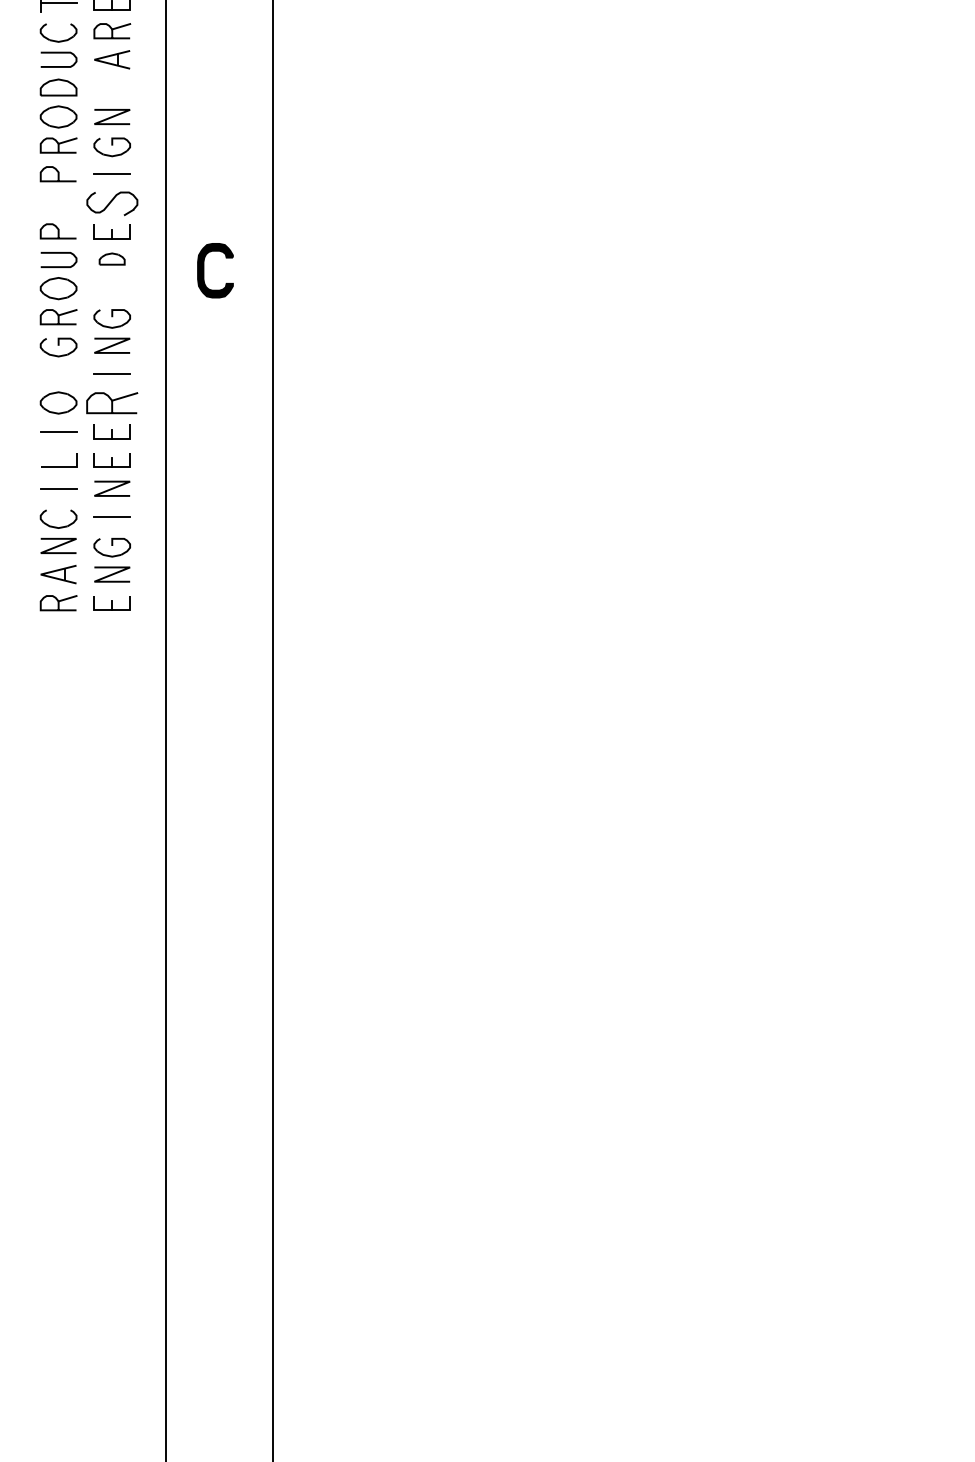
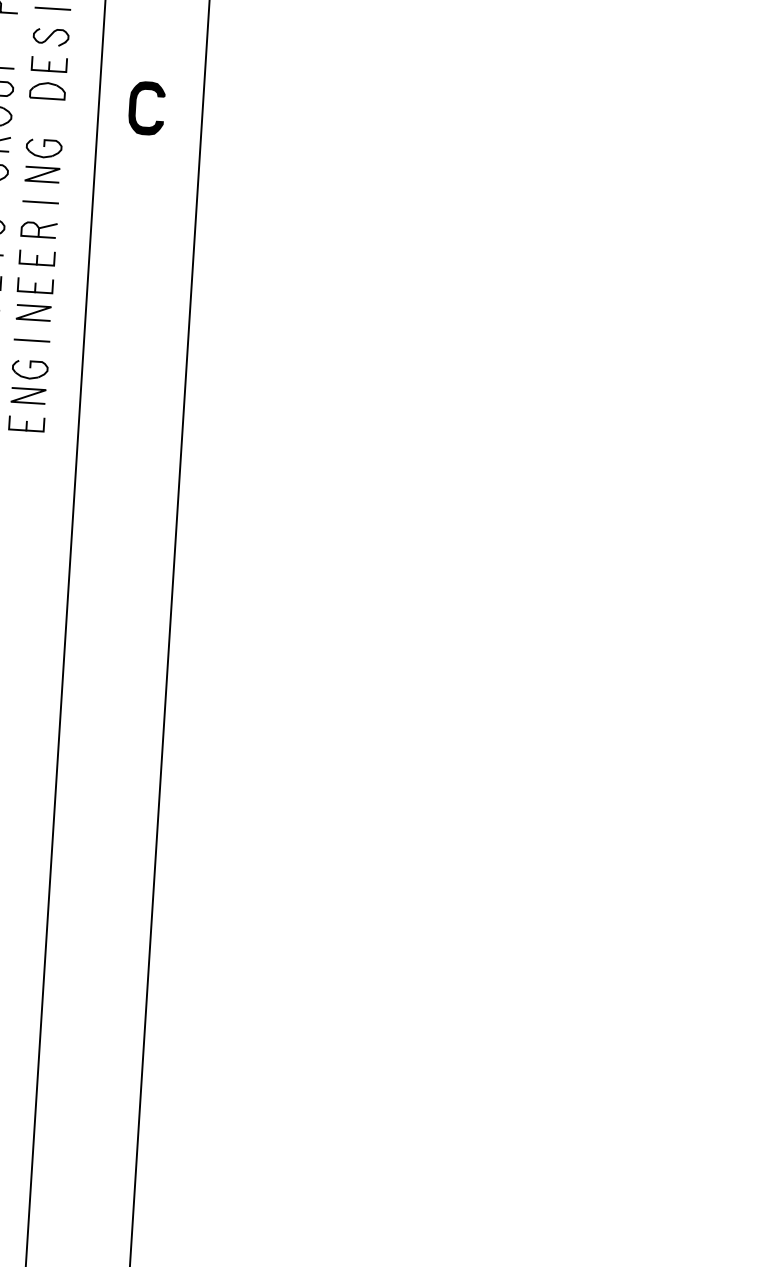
part: (111, 203) -> (50, 37), size x0.71
part: (111, 258) -> (47, 90), size x1.43
part: (112, 402) -> (39, 229), size x0.71

